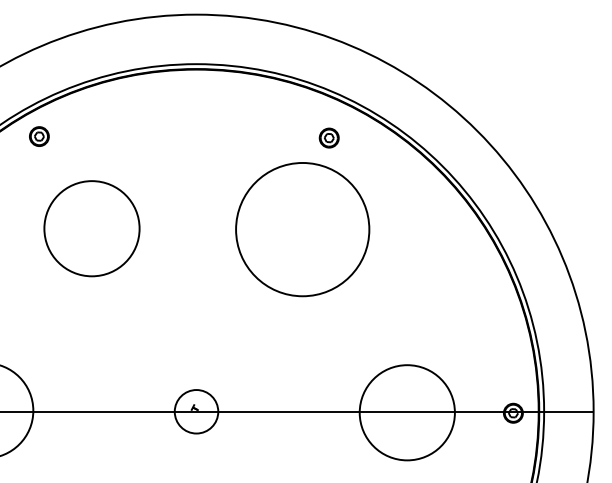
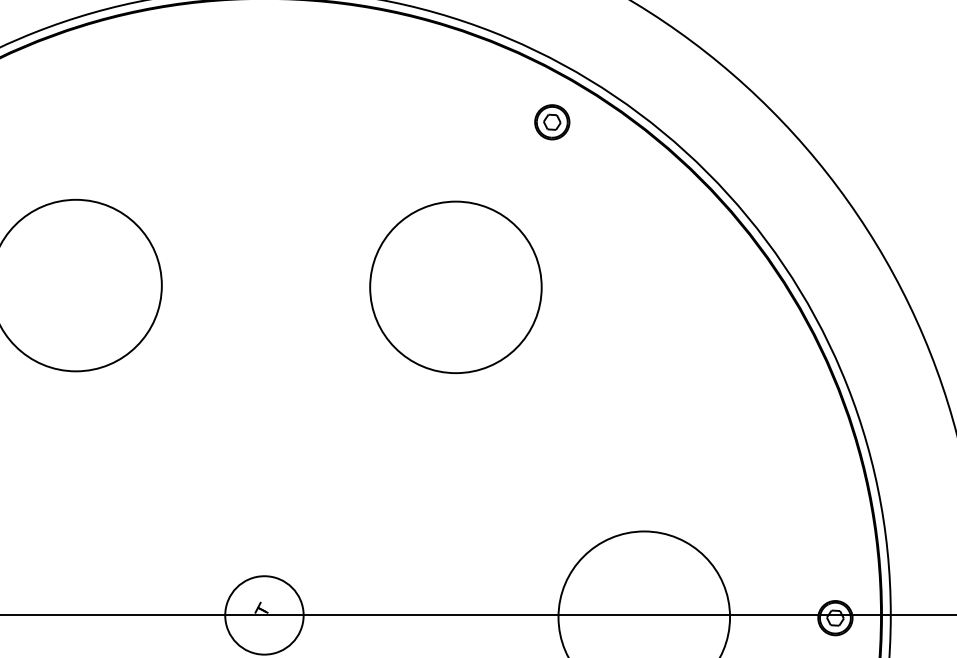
part: (328, 137) -> (550, 121), moved
part: (302, 229) -> (455, 286), size x0.71

